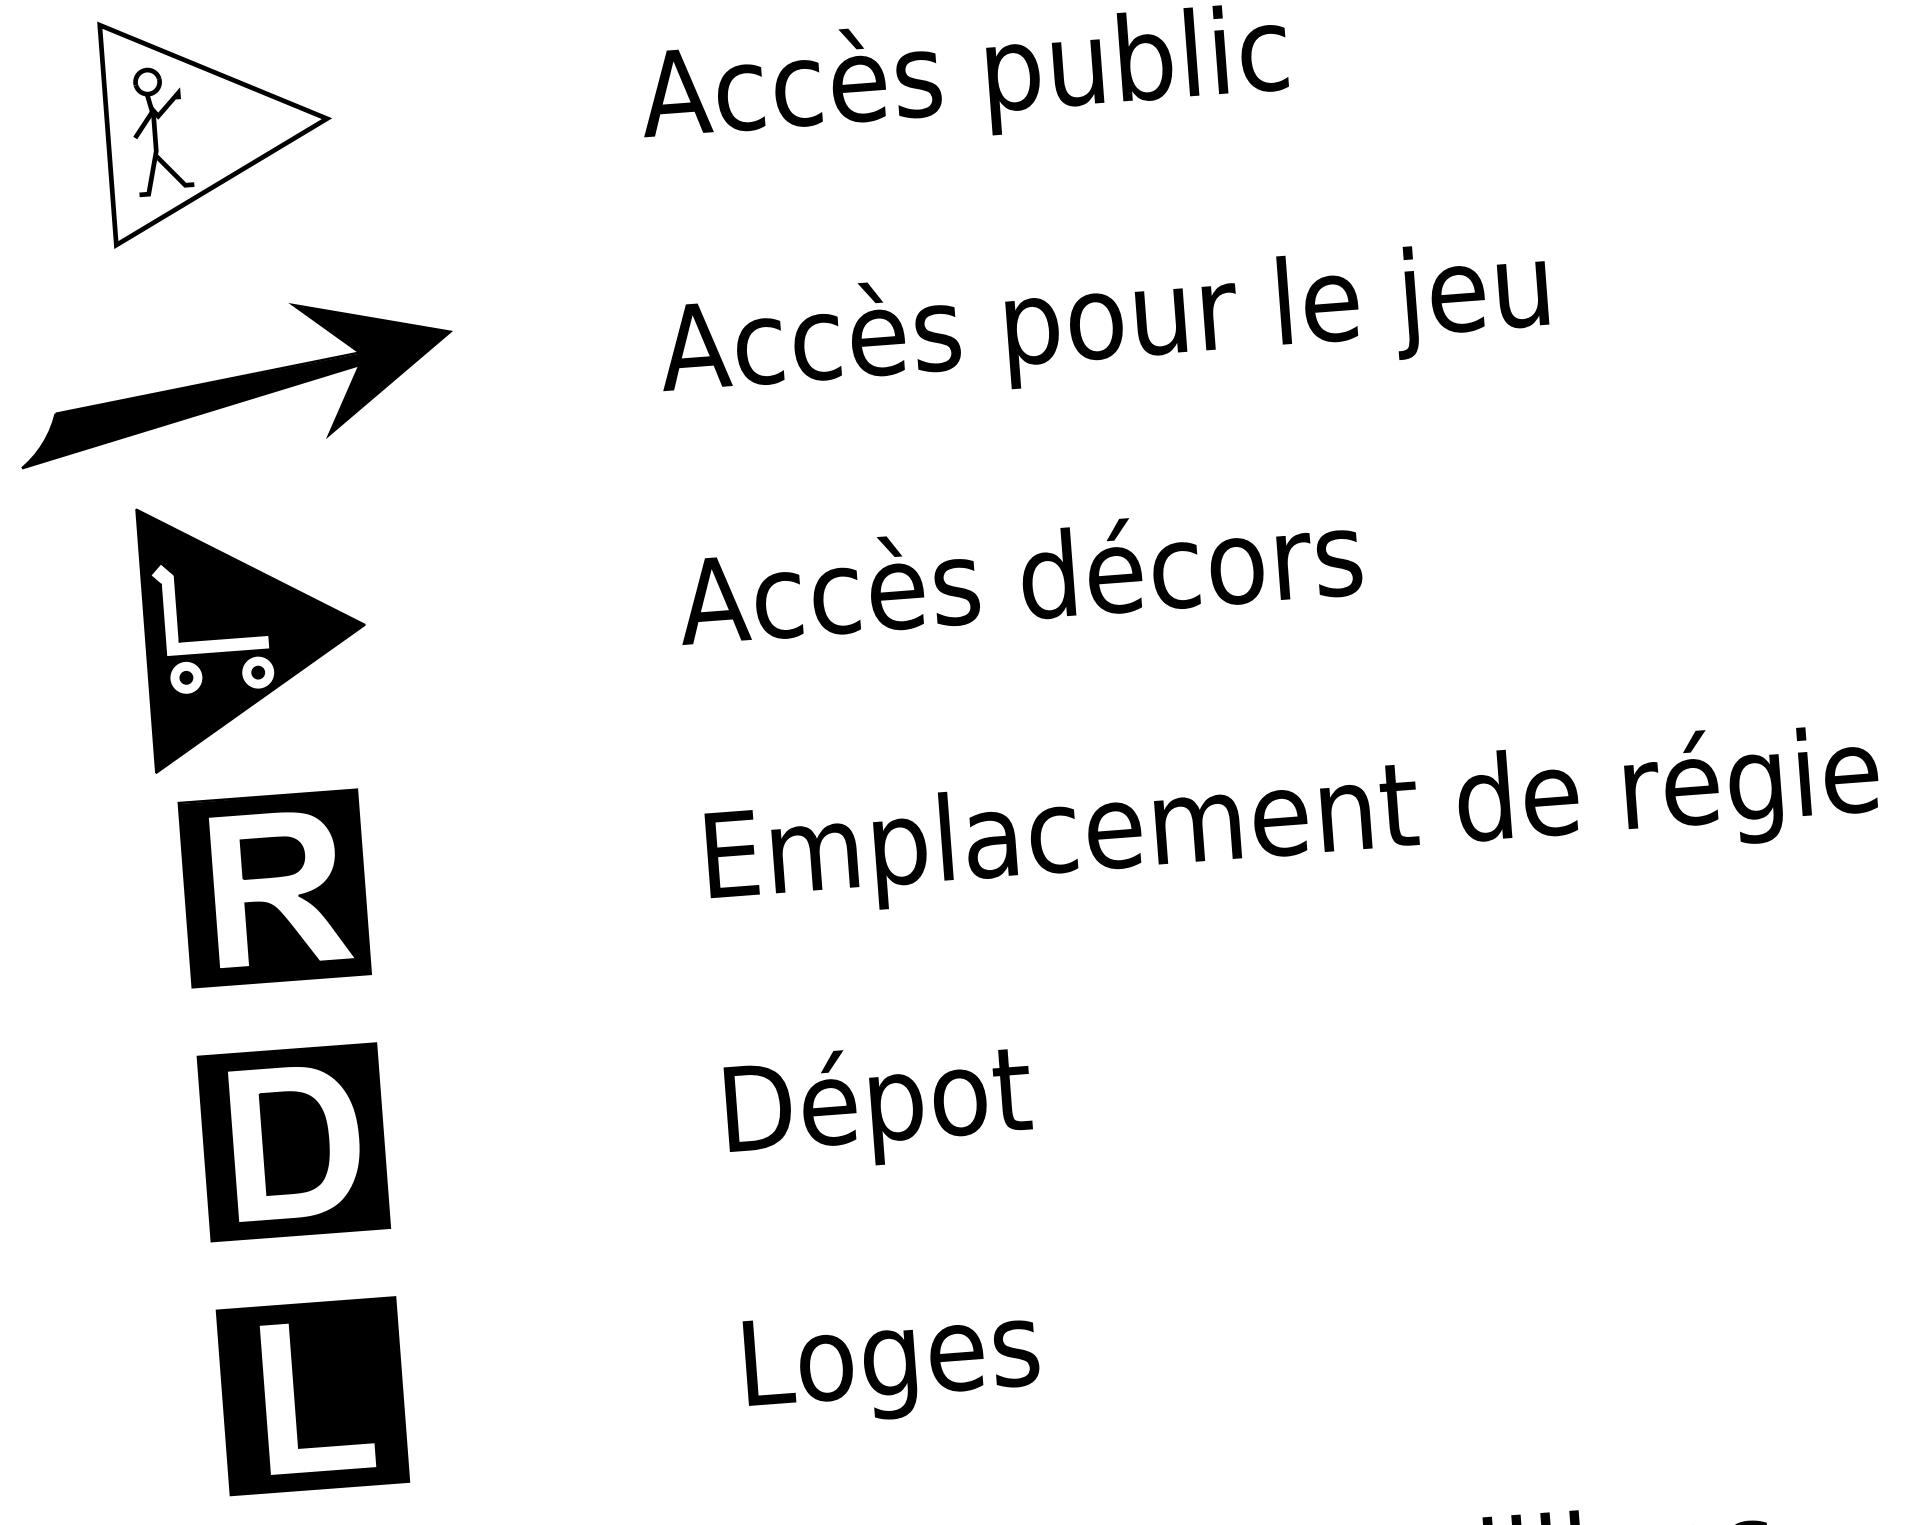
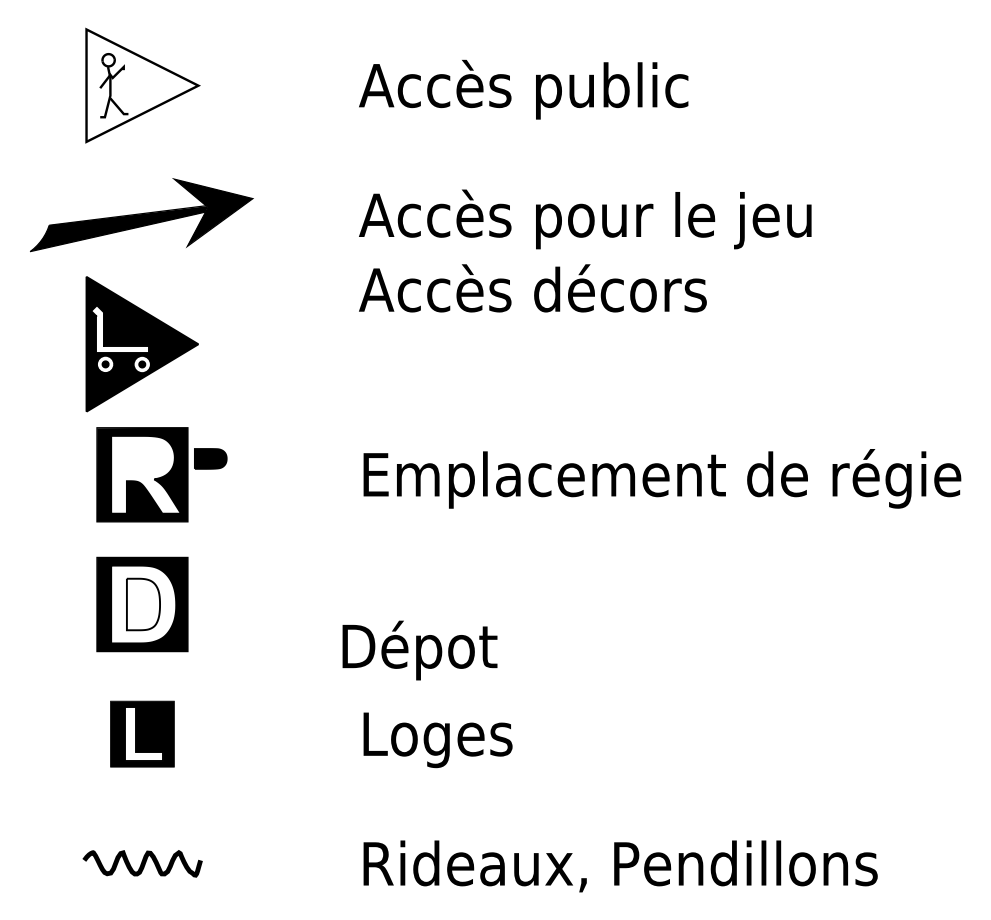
text: (1018, 574) -> (532, 288), moved
part: (272, 856) -> (210, 458), moved
text: (877, 1106) -> (419, 650), moved
fill: (295, 1142) -> (143, 604), removed
part: (312, 1394) -> (142, 733), size x0.7

